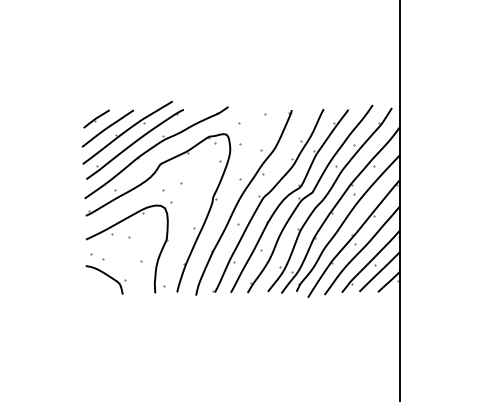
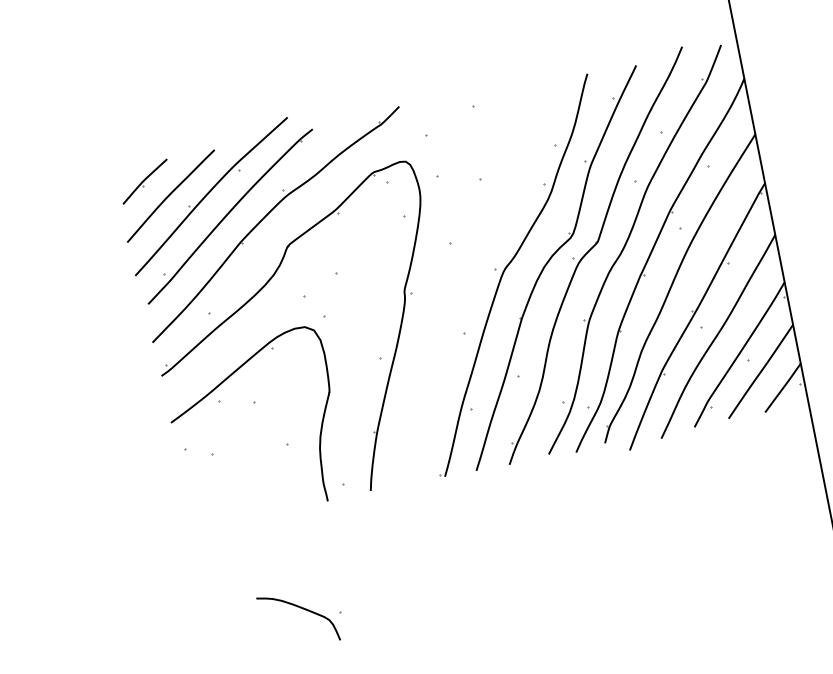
part: (243, 202) -> (466, 288), removed
part: (105, 279) -> (300, 617), moved

